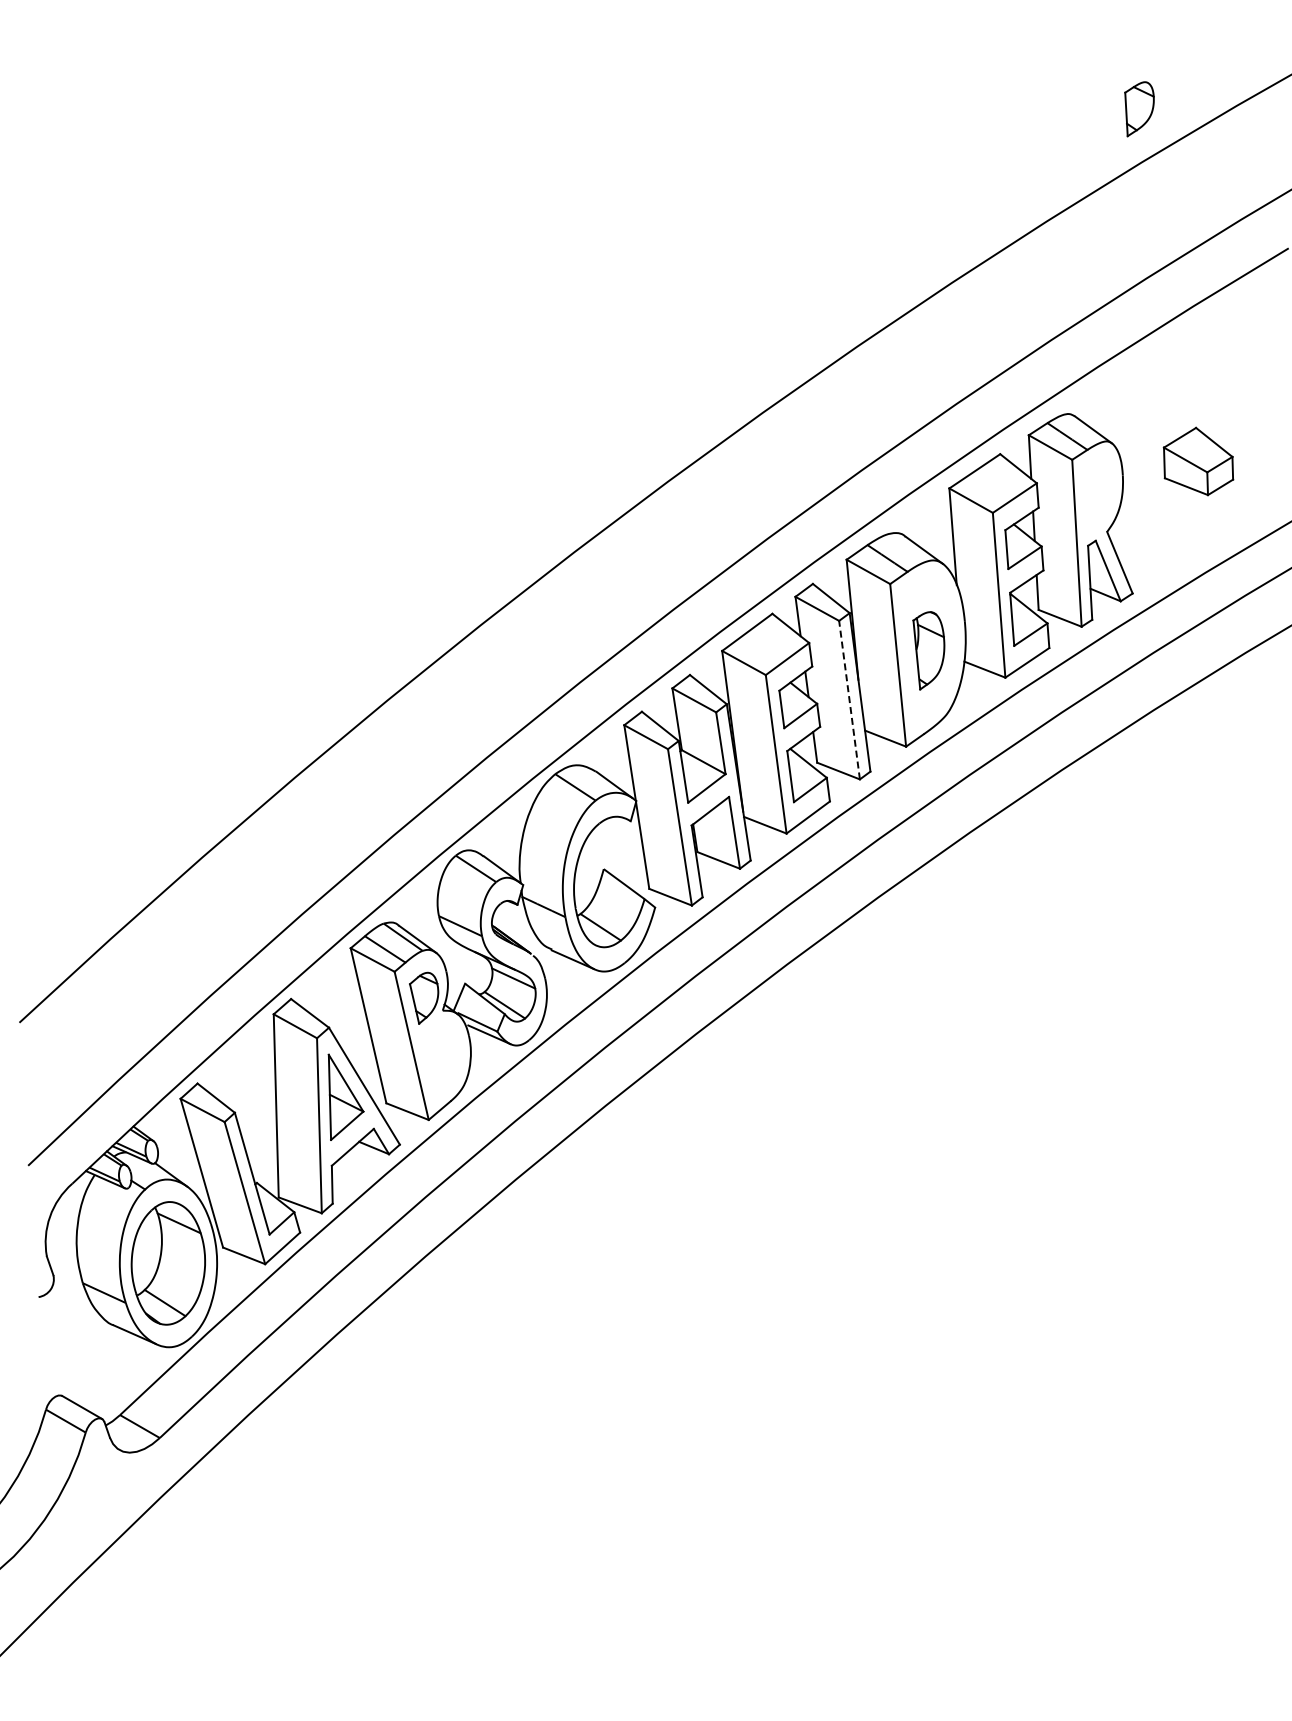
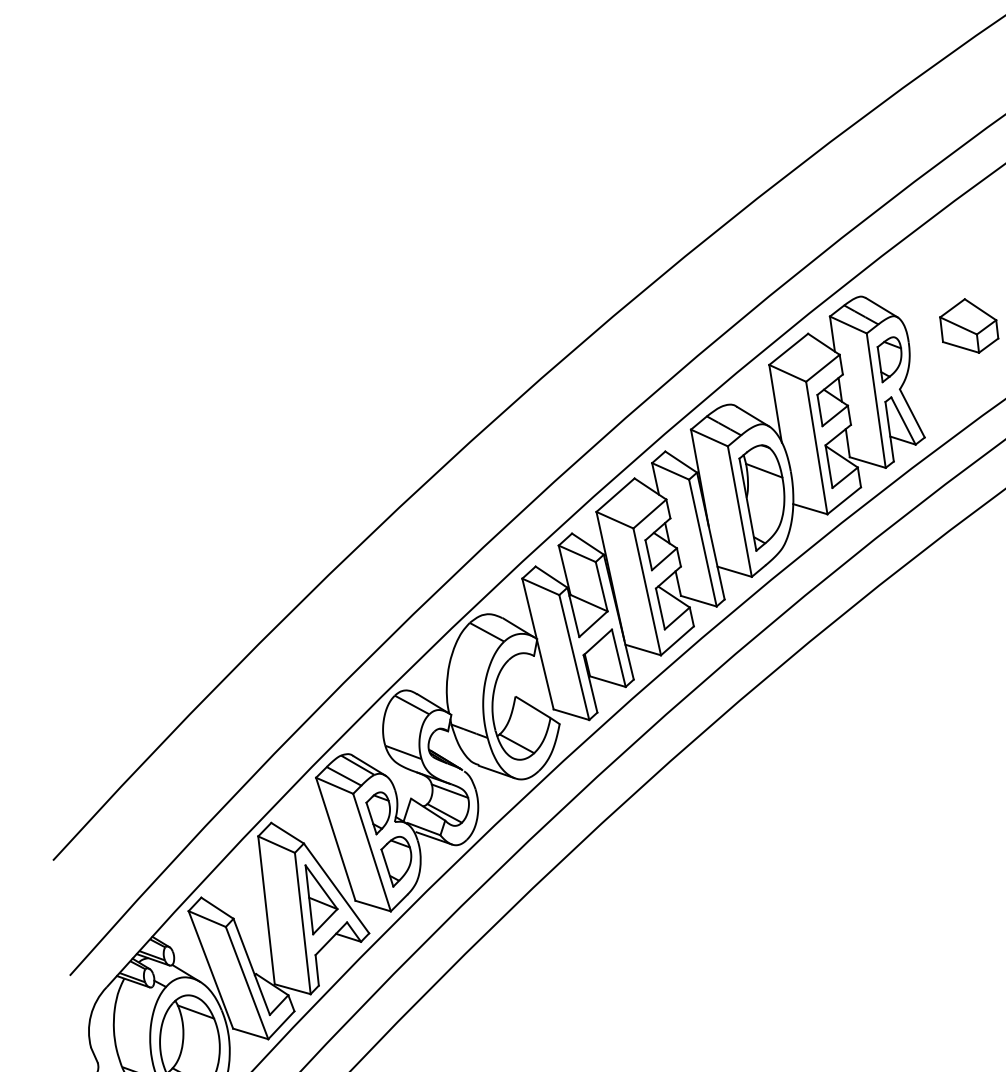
part: (1139, 109) -> (890, 359), moved
part: (928, 650) -> (763, 497), size x1.67
line: (849, 700) -> (702, 543), dashed -> solid
part: (441, 1059) -> (397, 861), added

